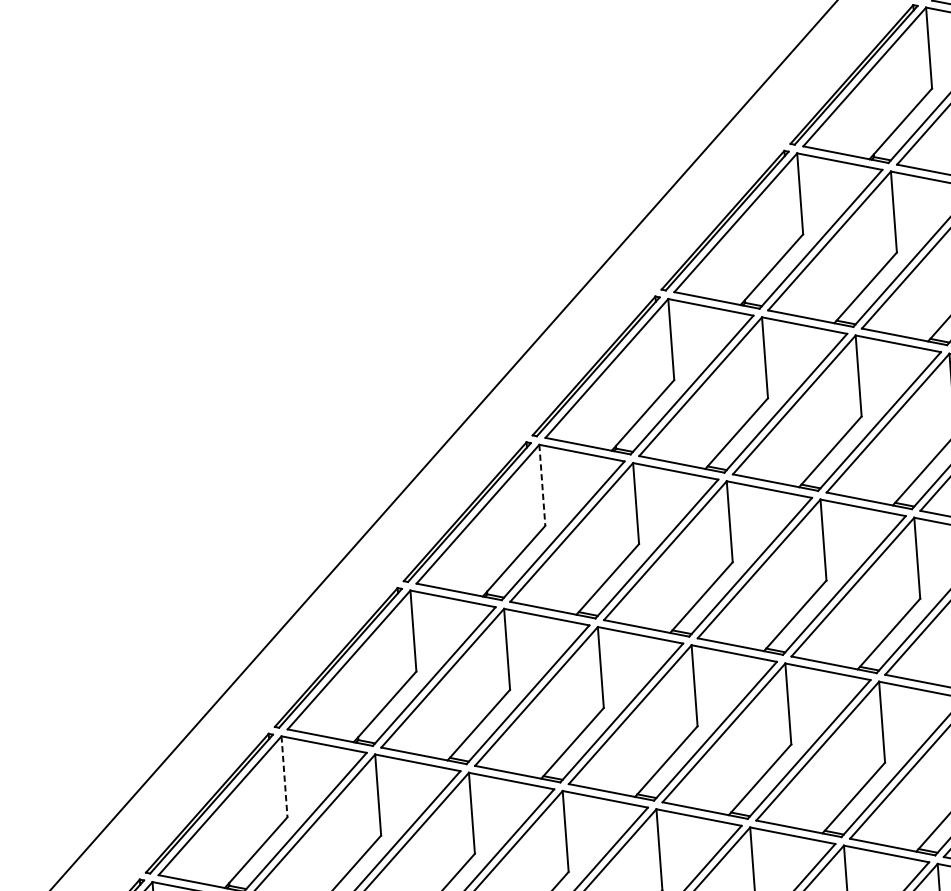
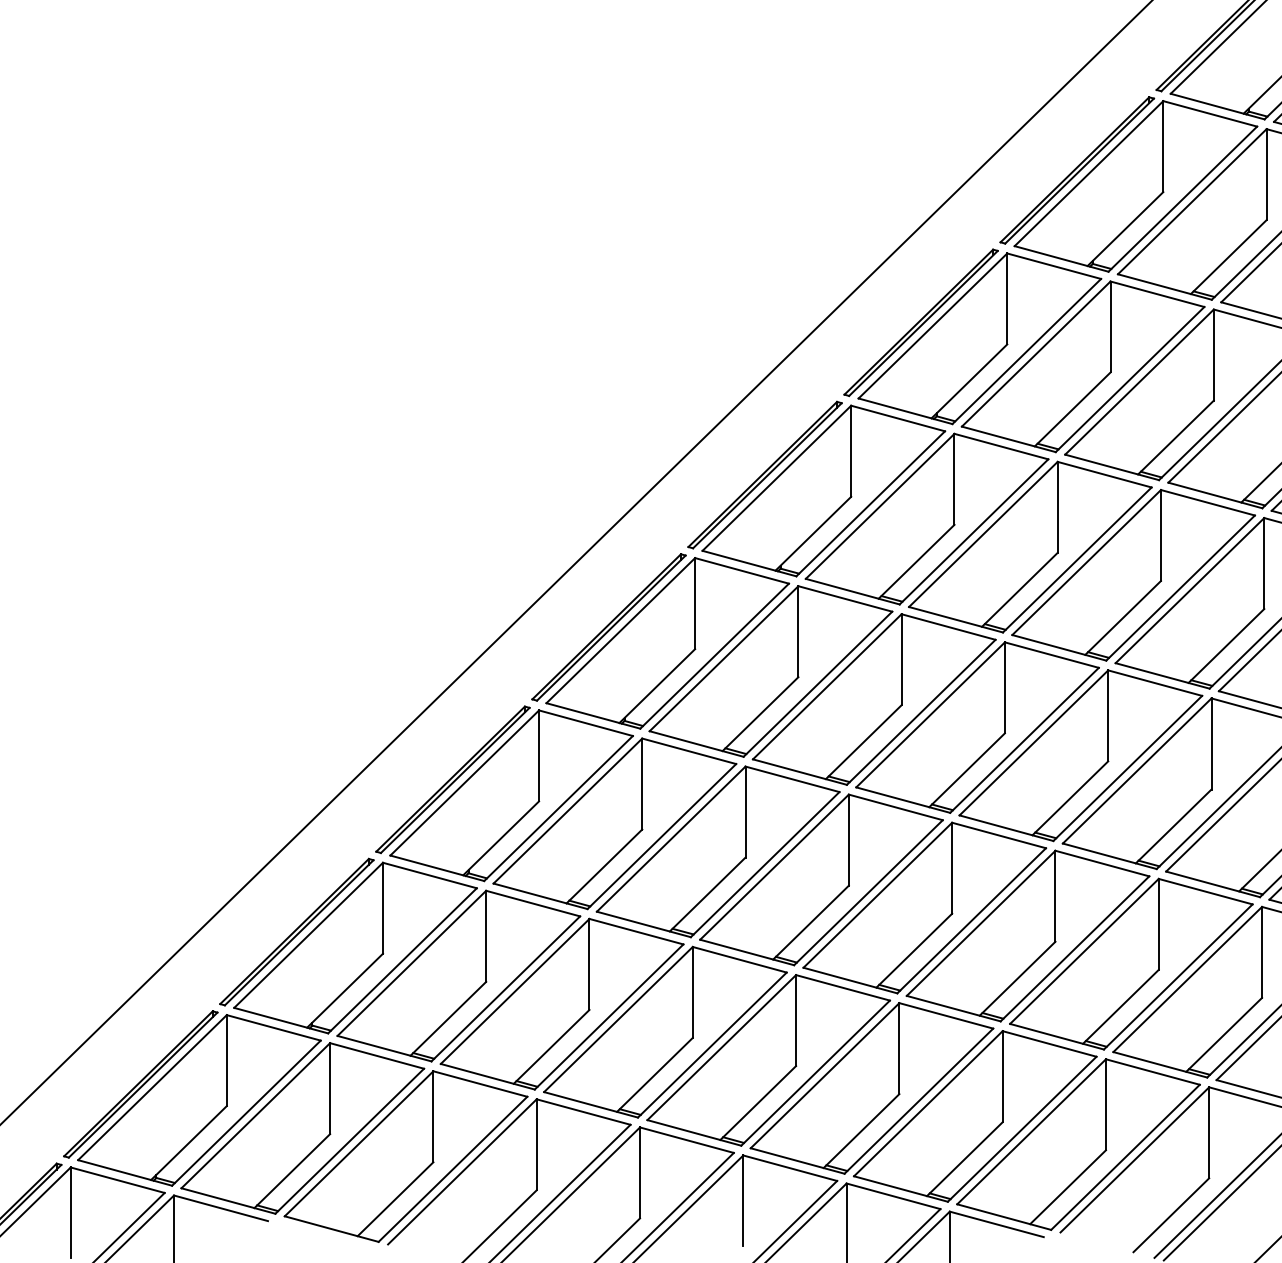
line: (542, 485) -> (695, 603), dashed -> solid
line: (284, 777) -> (382, 908), dashed -> solid

